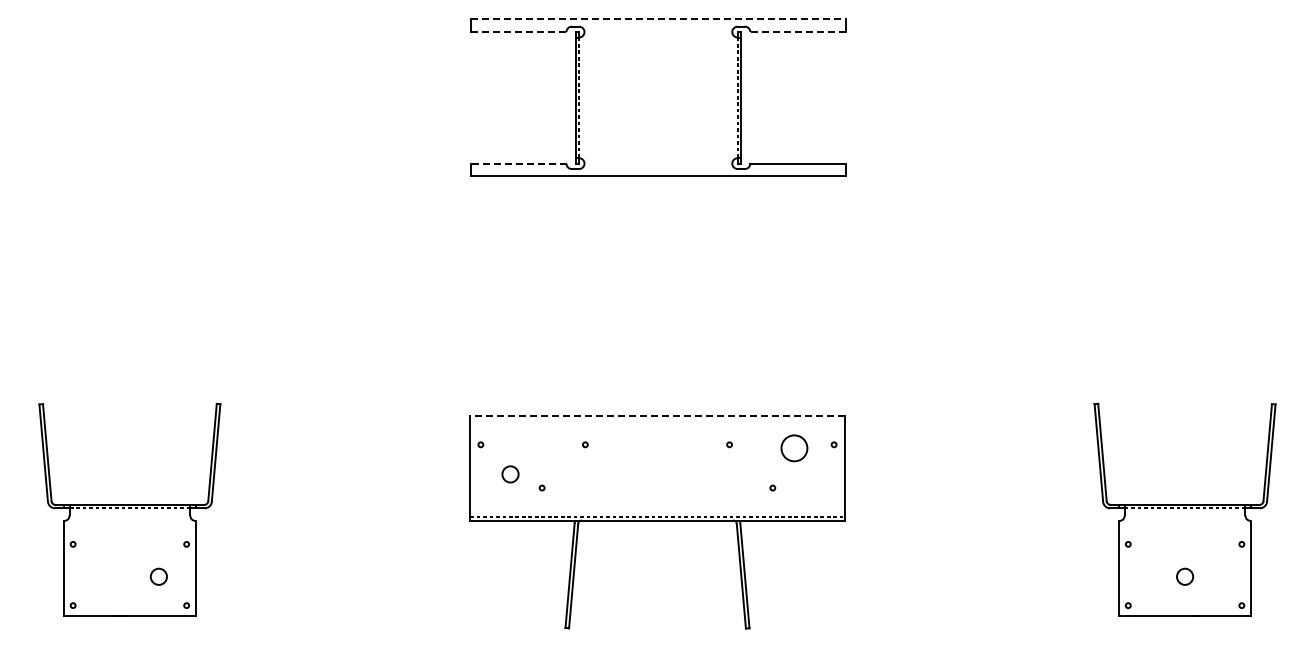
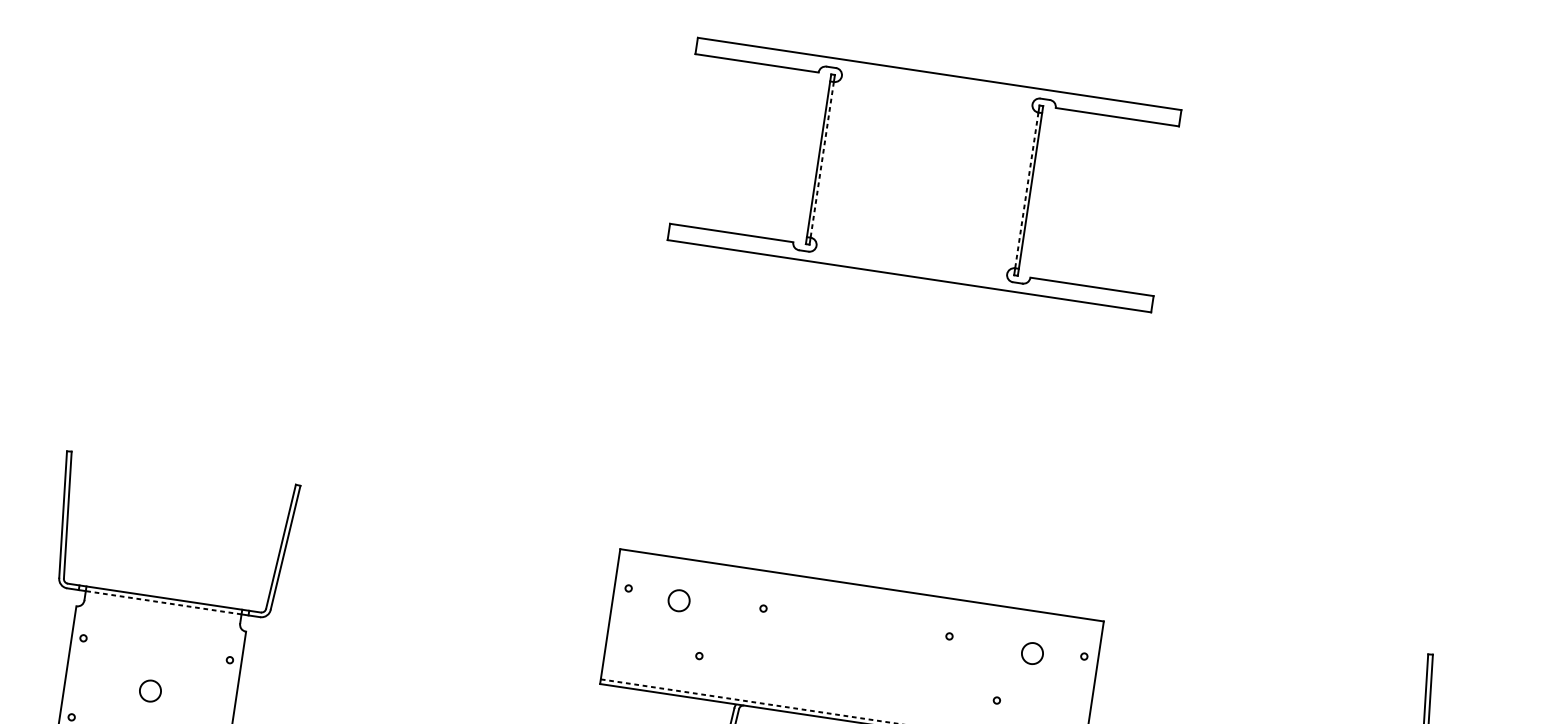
line: (658, 19) -> (939, 74), dashed -> solid
line: (518, 32) -> (756, 63), dashed -> solid
line: (798, 32) -> (1117, 117), dashed -> solid
line: (518, 163) -> (731, 232), dashed -> solid
line: (657, 415) -> (862, 584), dashed -> solid
circle: (794, 448) -> (1032, 653), size x0.62
circle: (510, 474) -> (679, 600), moved
circle: (158, 576) -> (150, 690), moved

